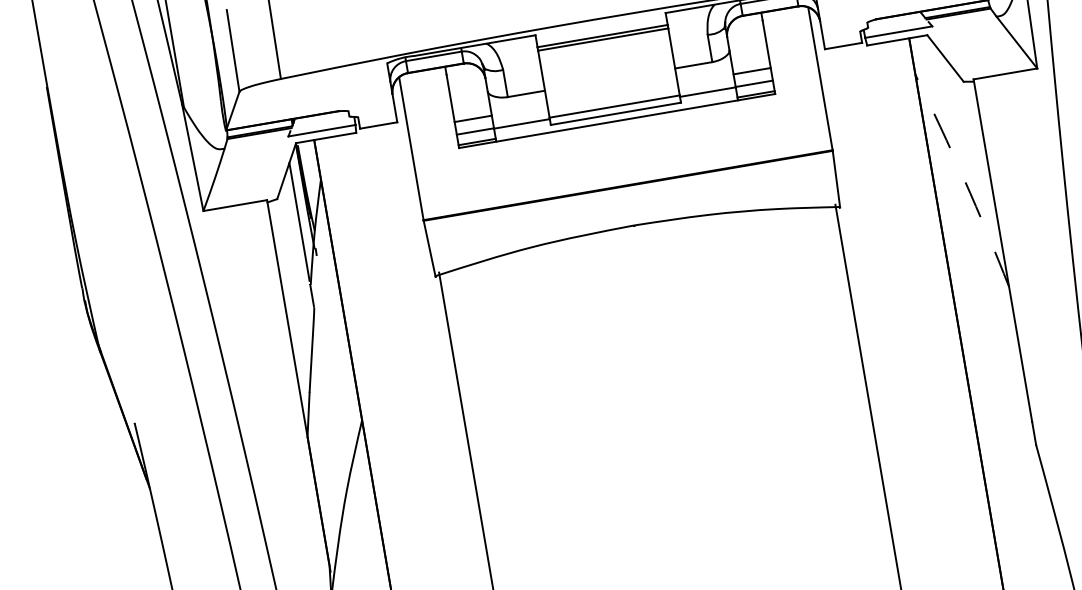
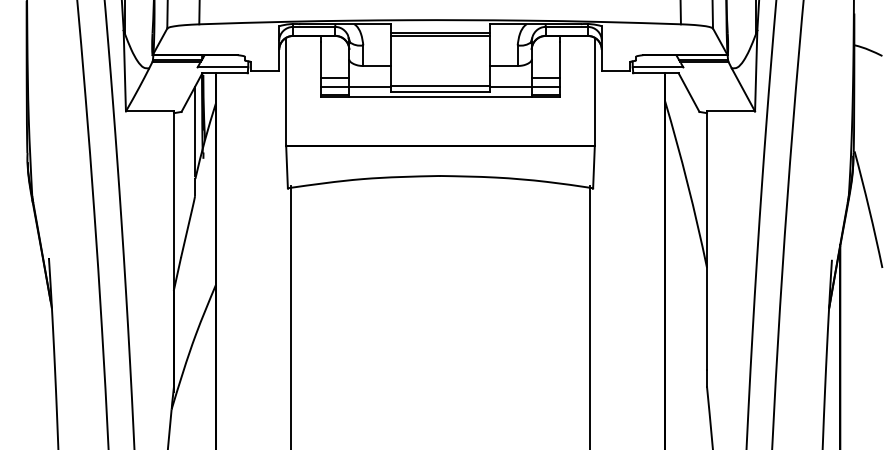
arc: (964, 179) -> (687, 183), dashed -> solid

